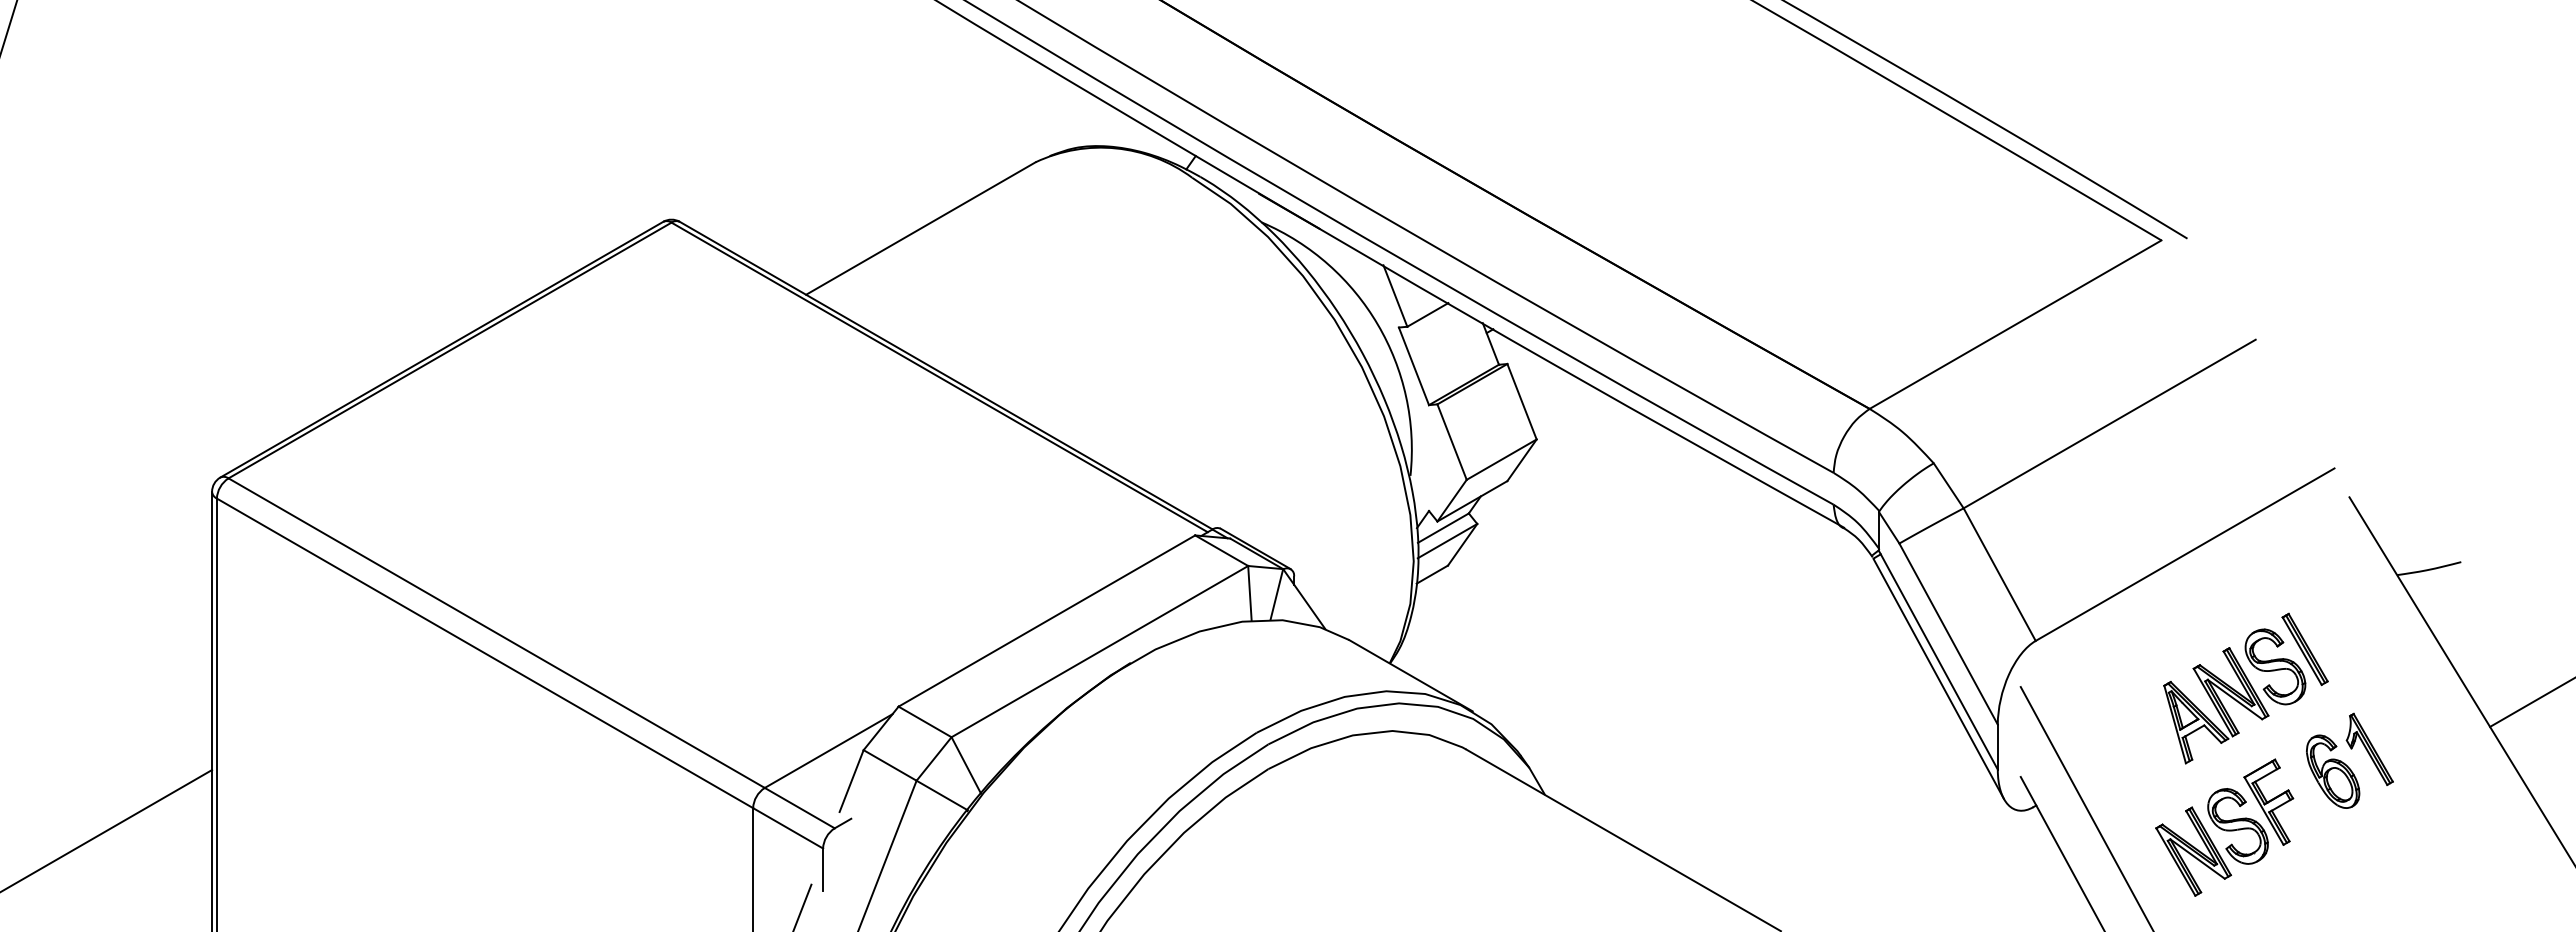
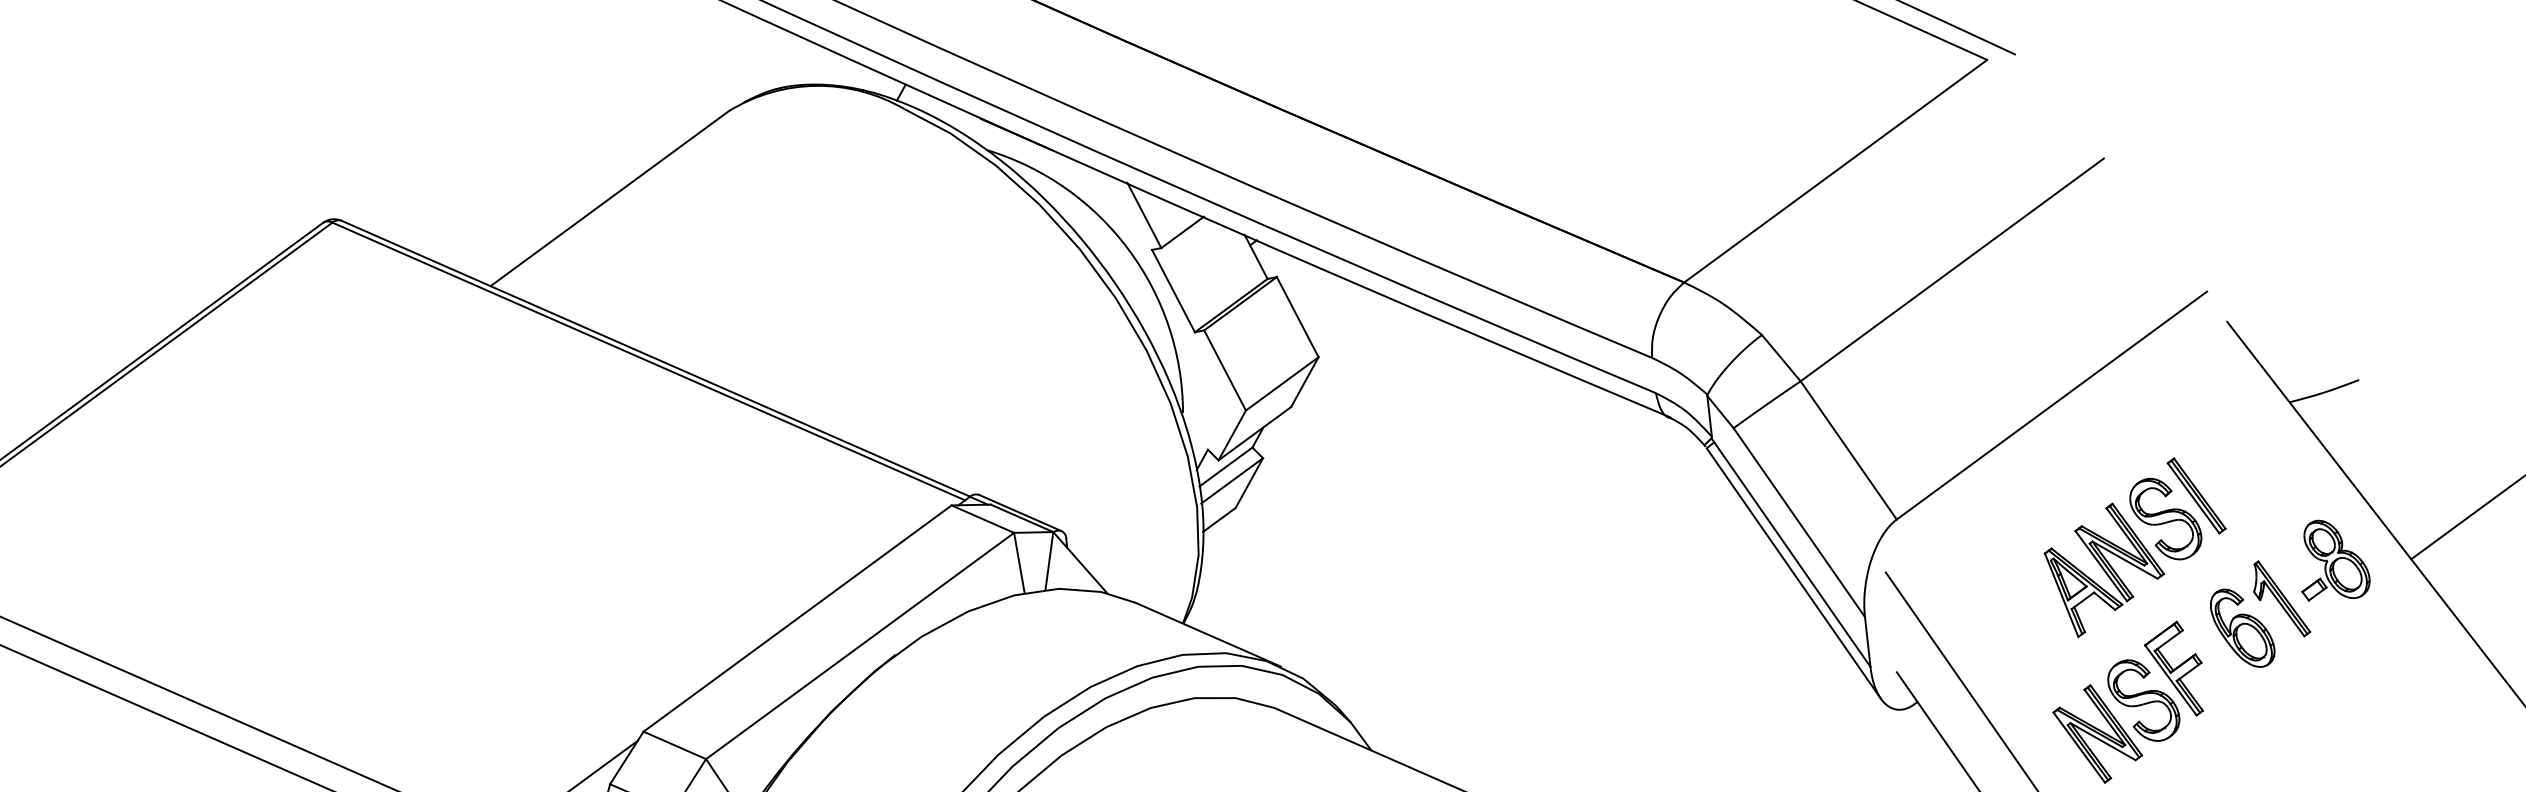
part: (2419, 719) -> (2332, 559), added

